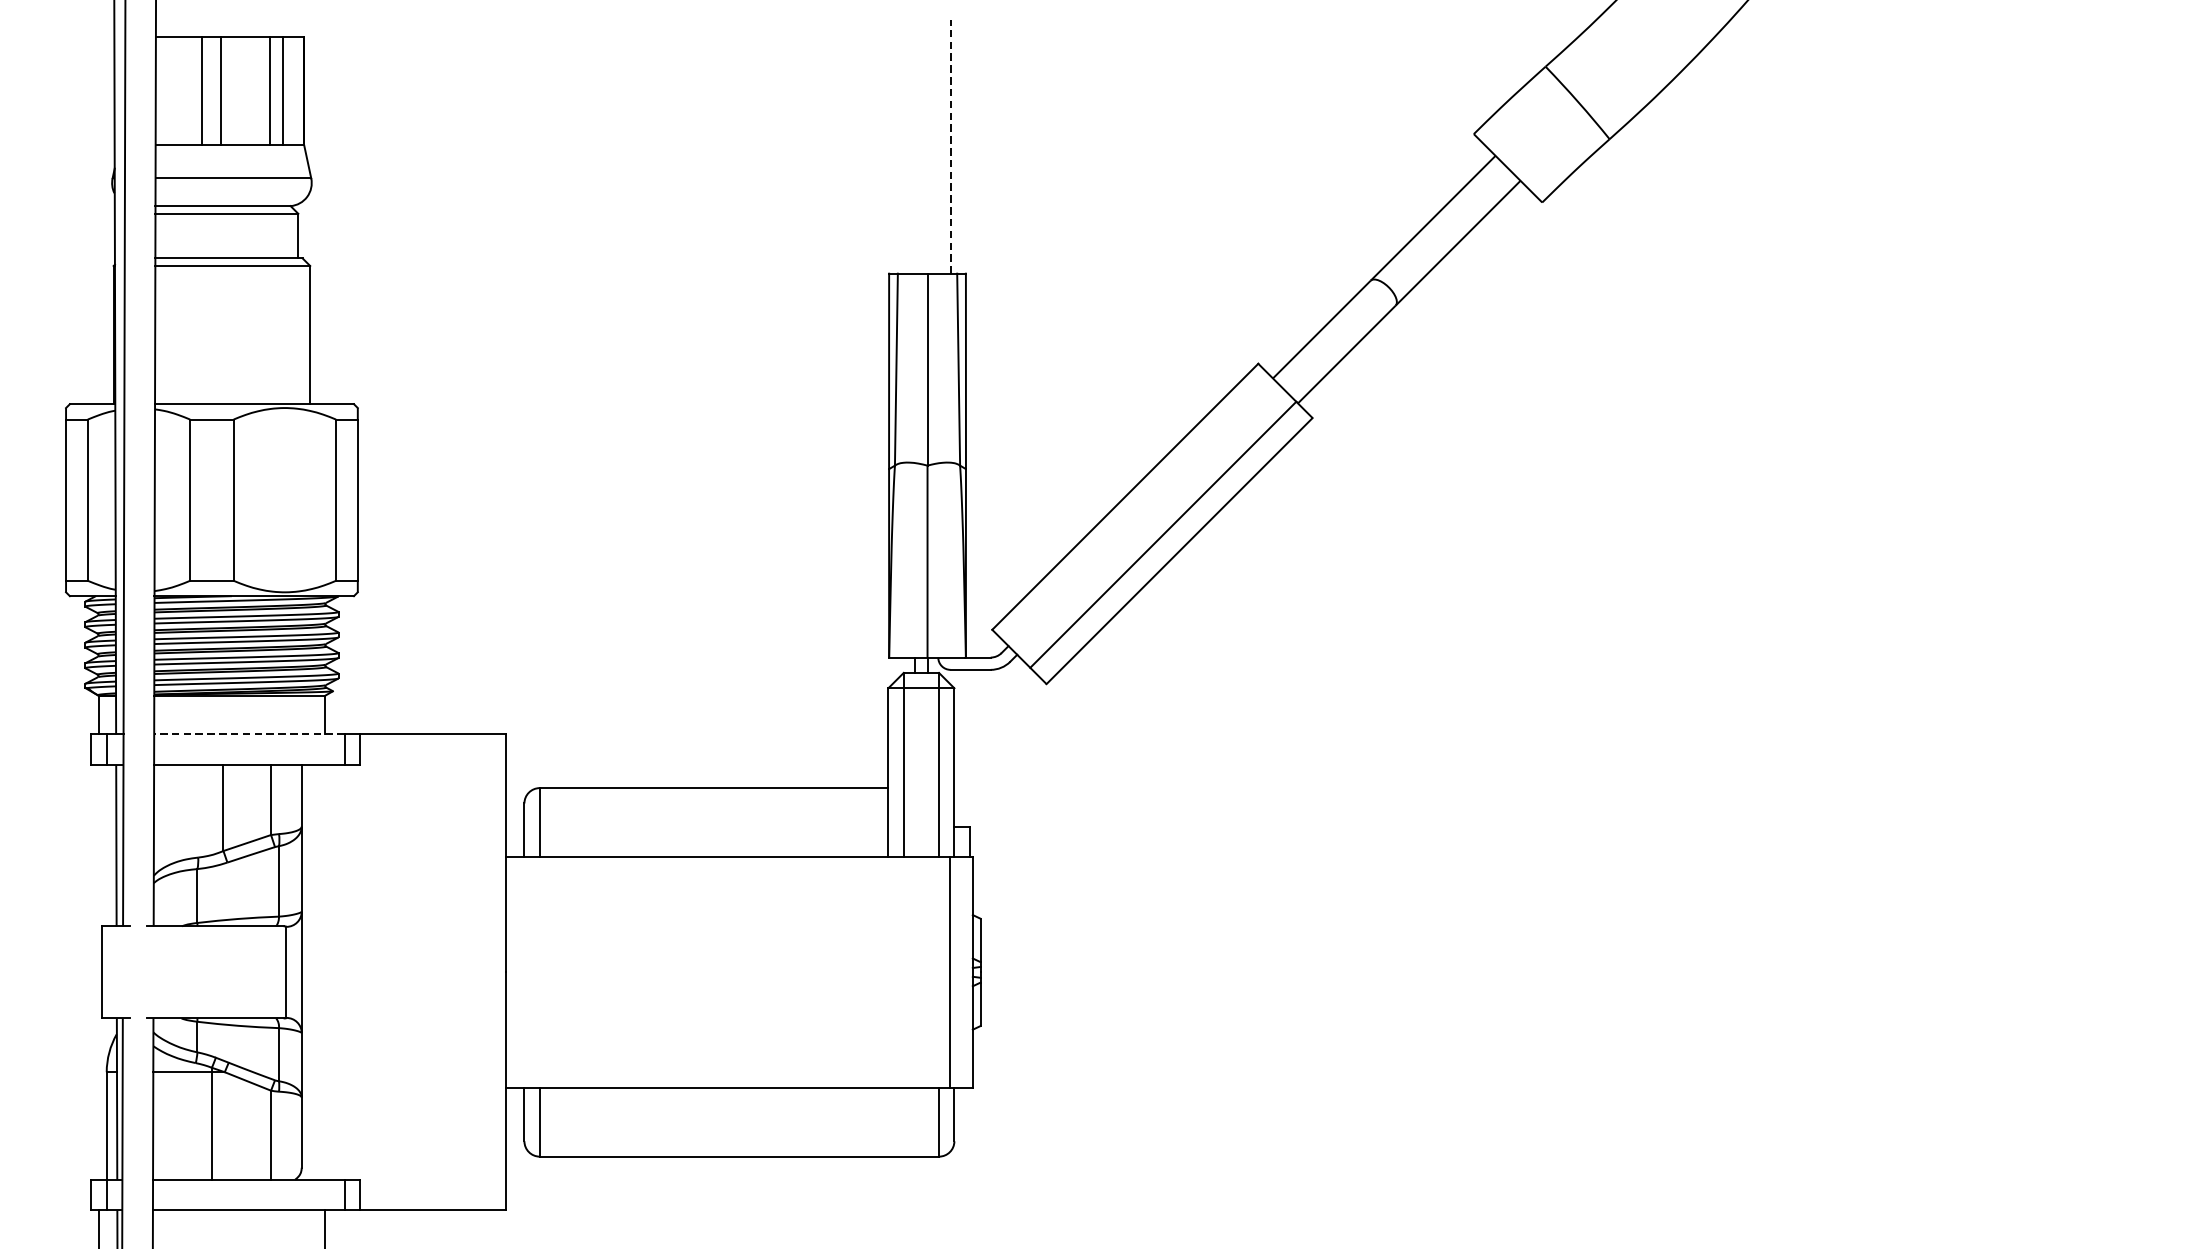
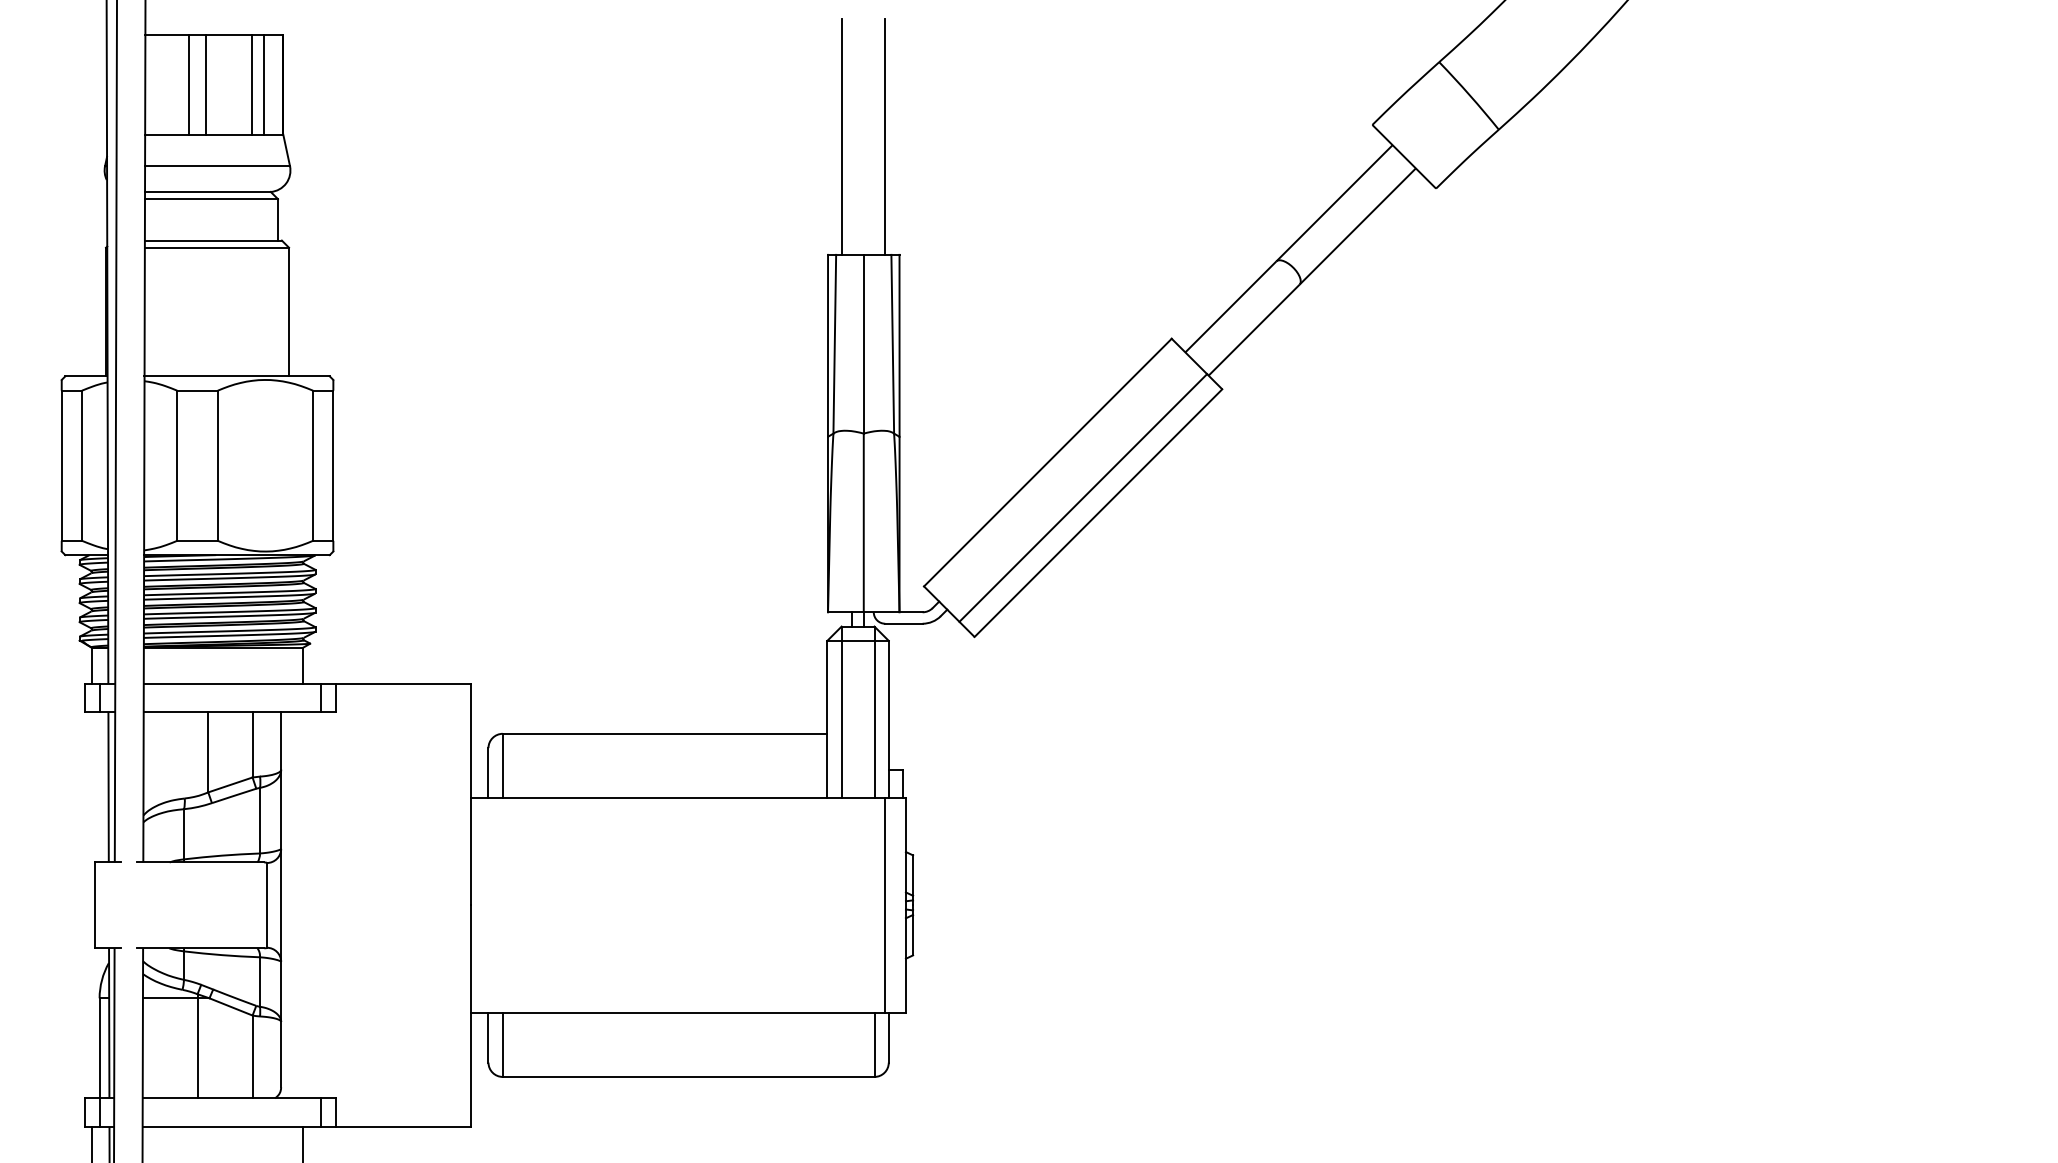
line: (904, 146) -> (842, 136), added
line: (950, 146) -> (885, 136), dashed -> solid
line: (249, 734) -> (232, 683), dashed -> solid

